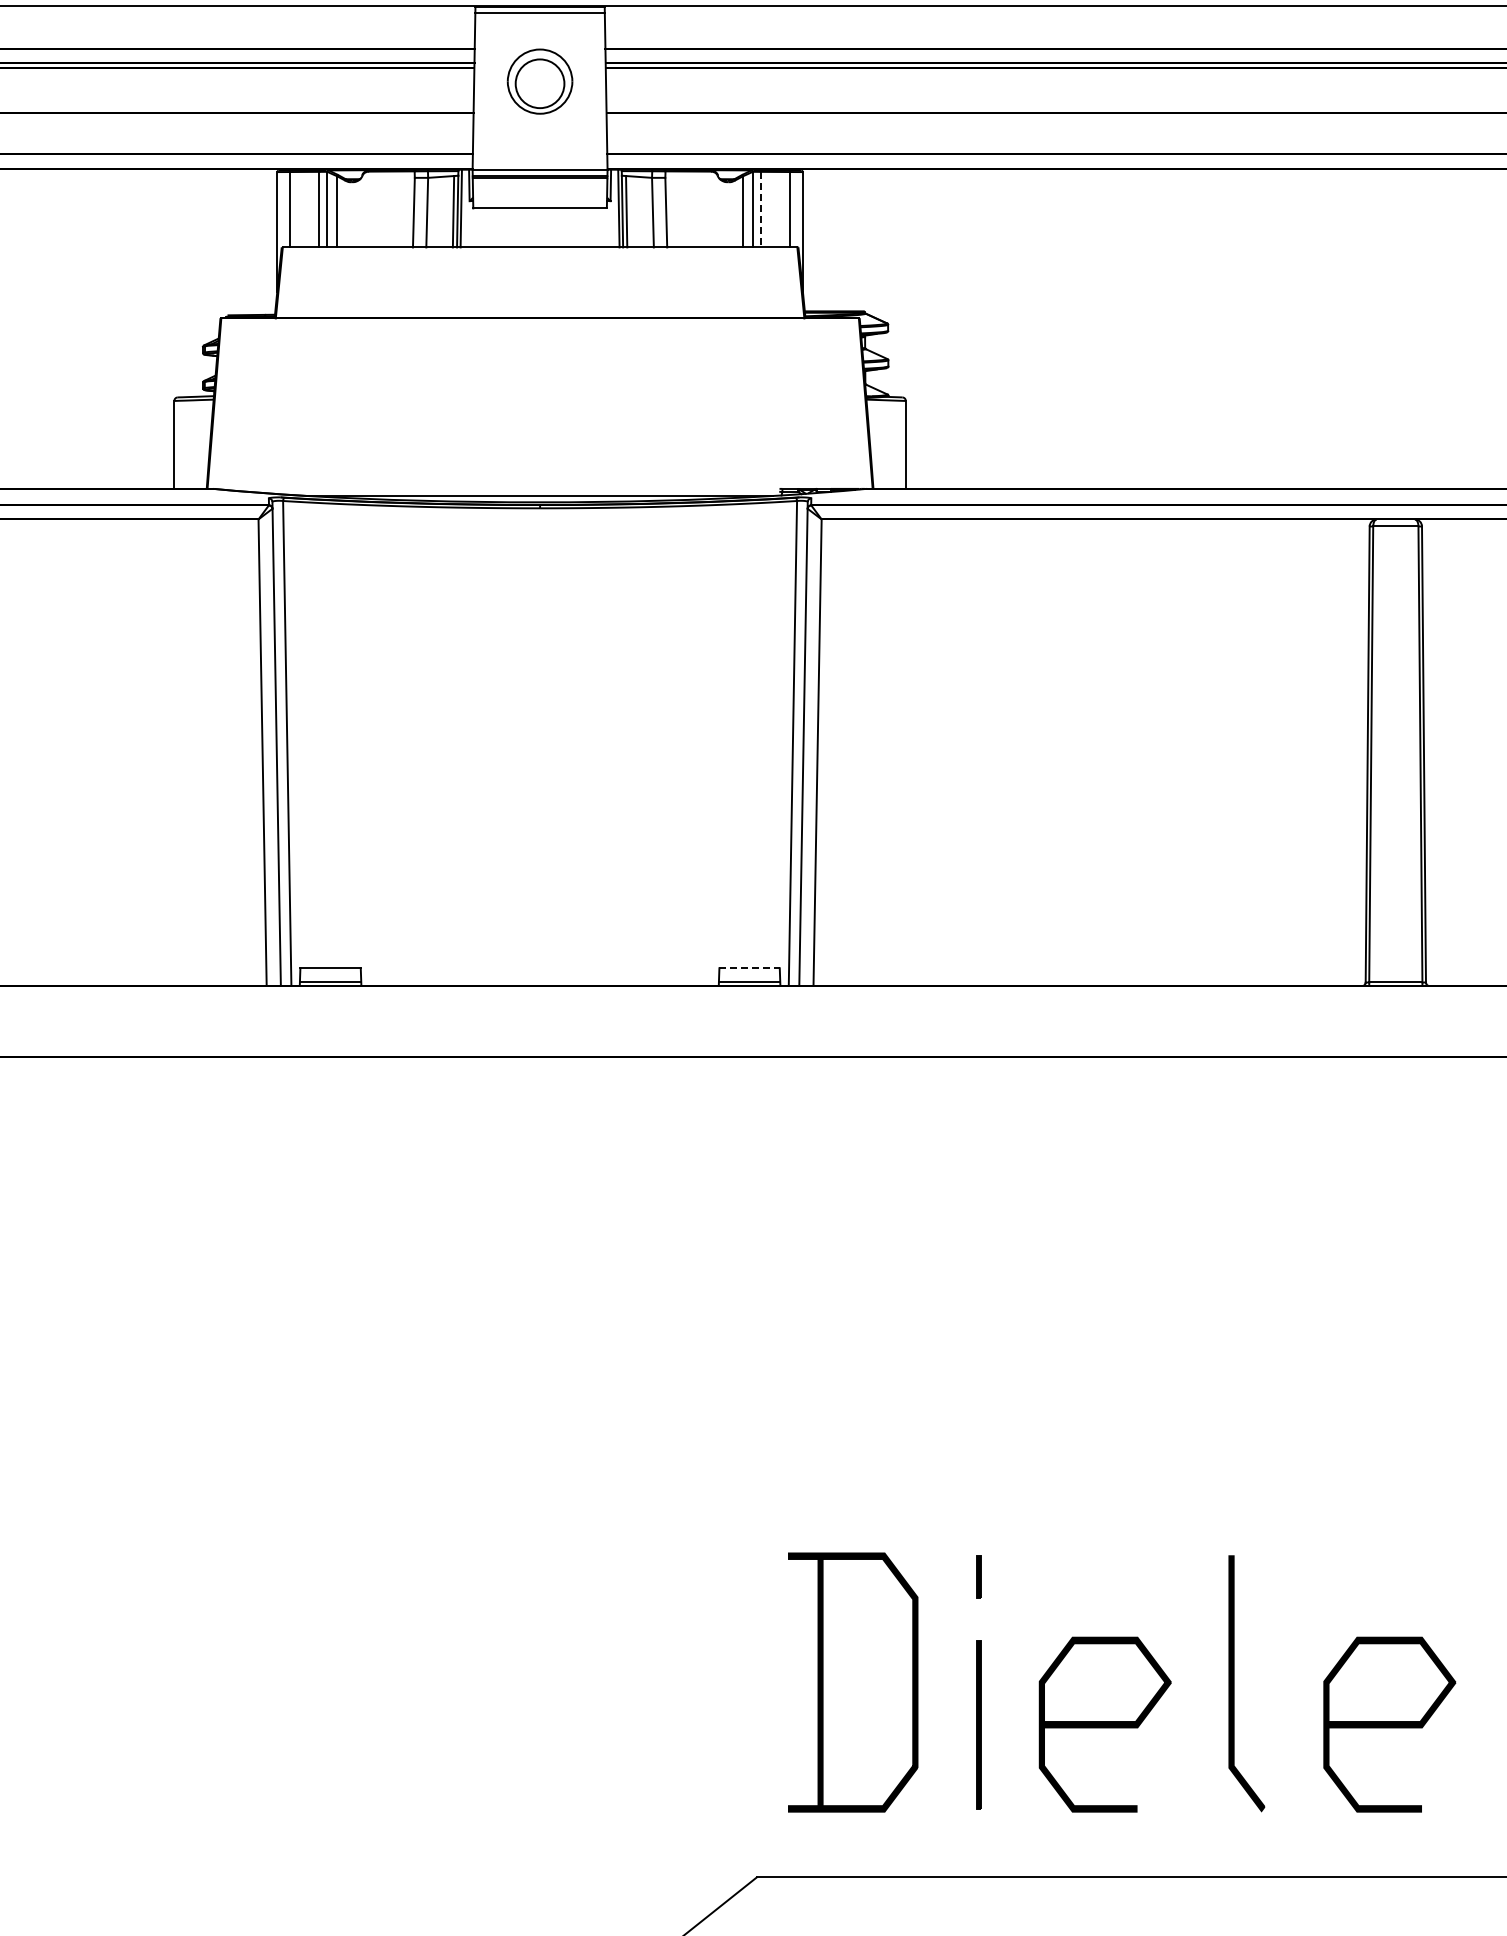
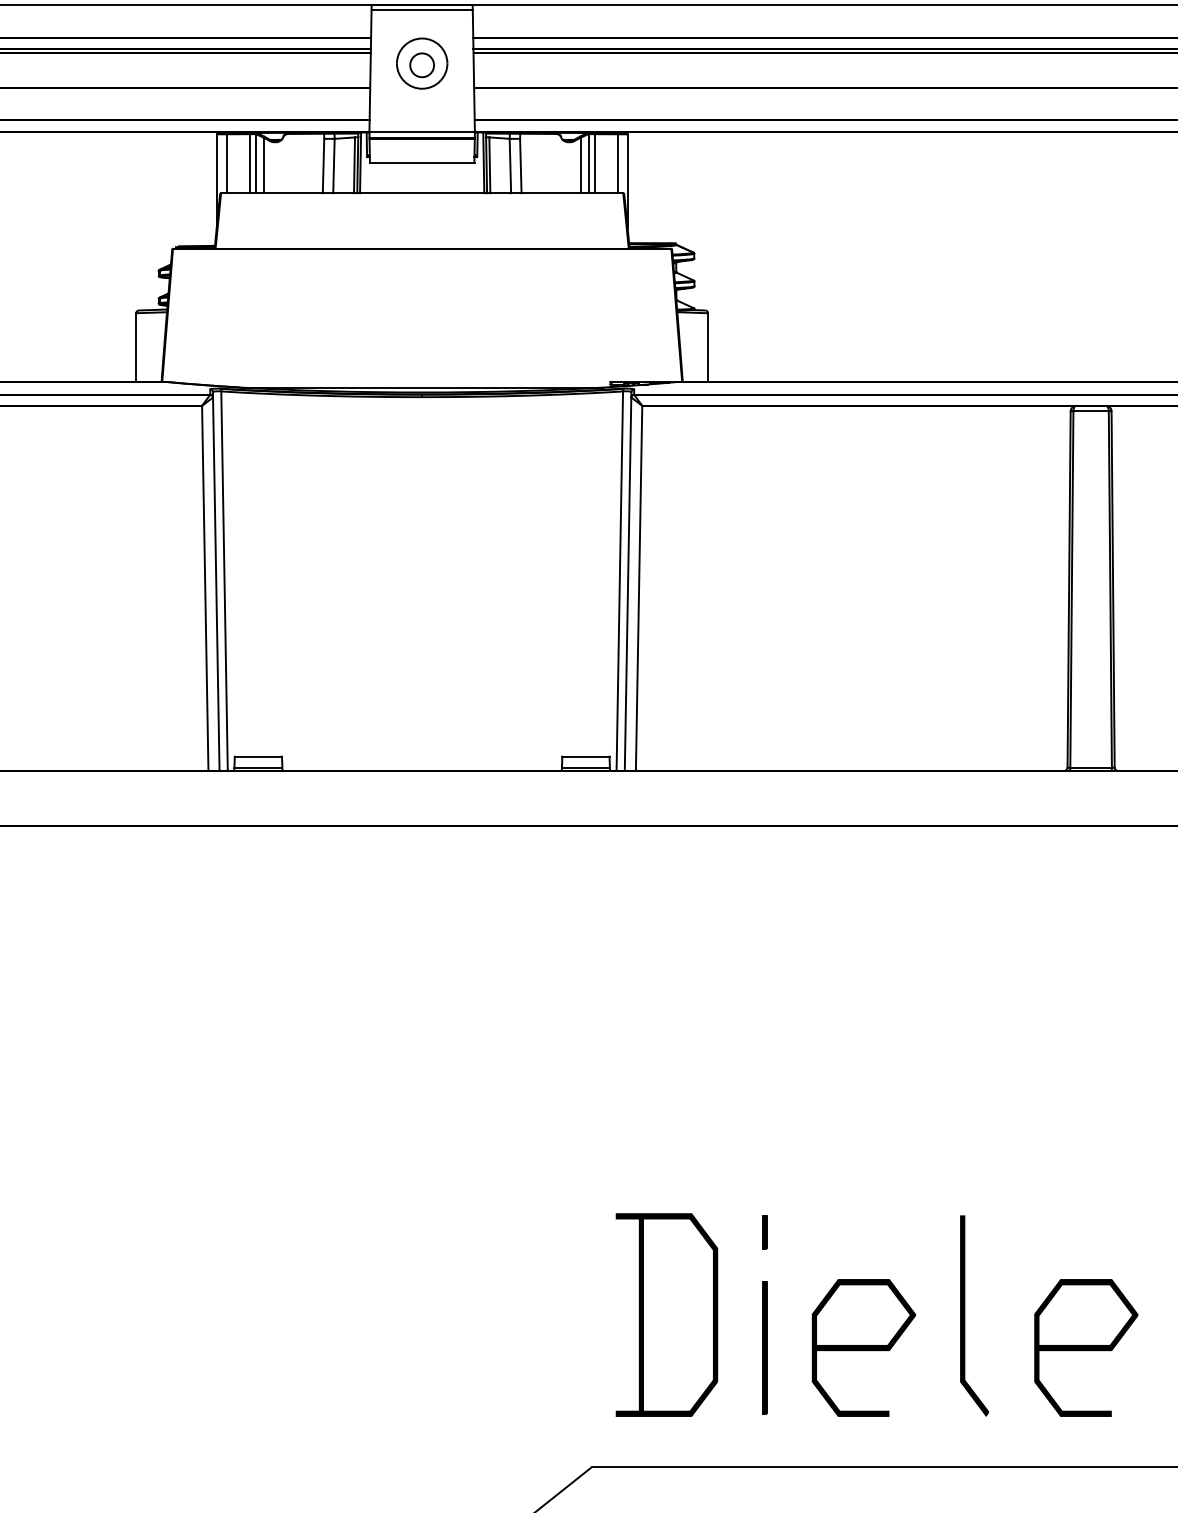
circle: (539, 83) -> (421, 65), size x0.62
line: (760, 209) -> (594, 163), dashed -> solid
line: (750, 968) -> (586, 756), dashed -> solid

